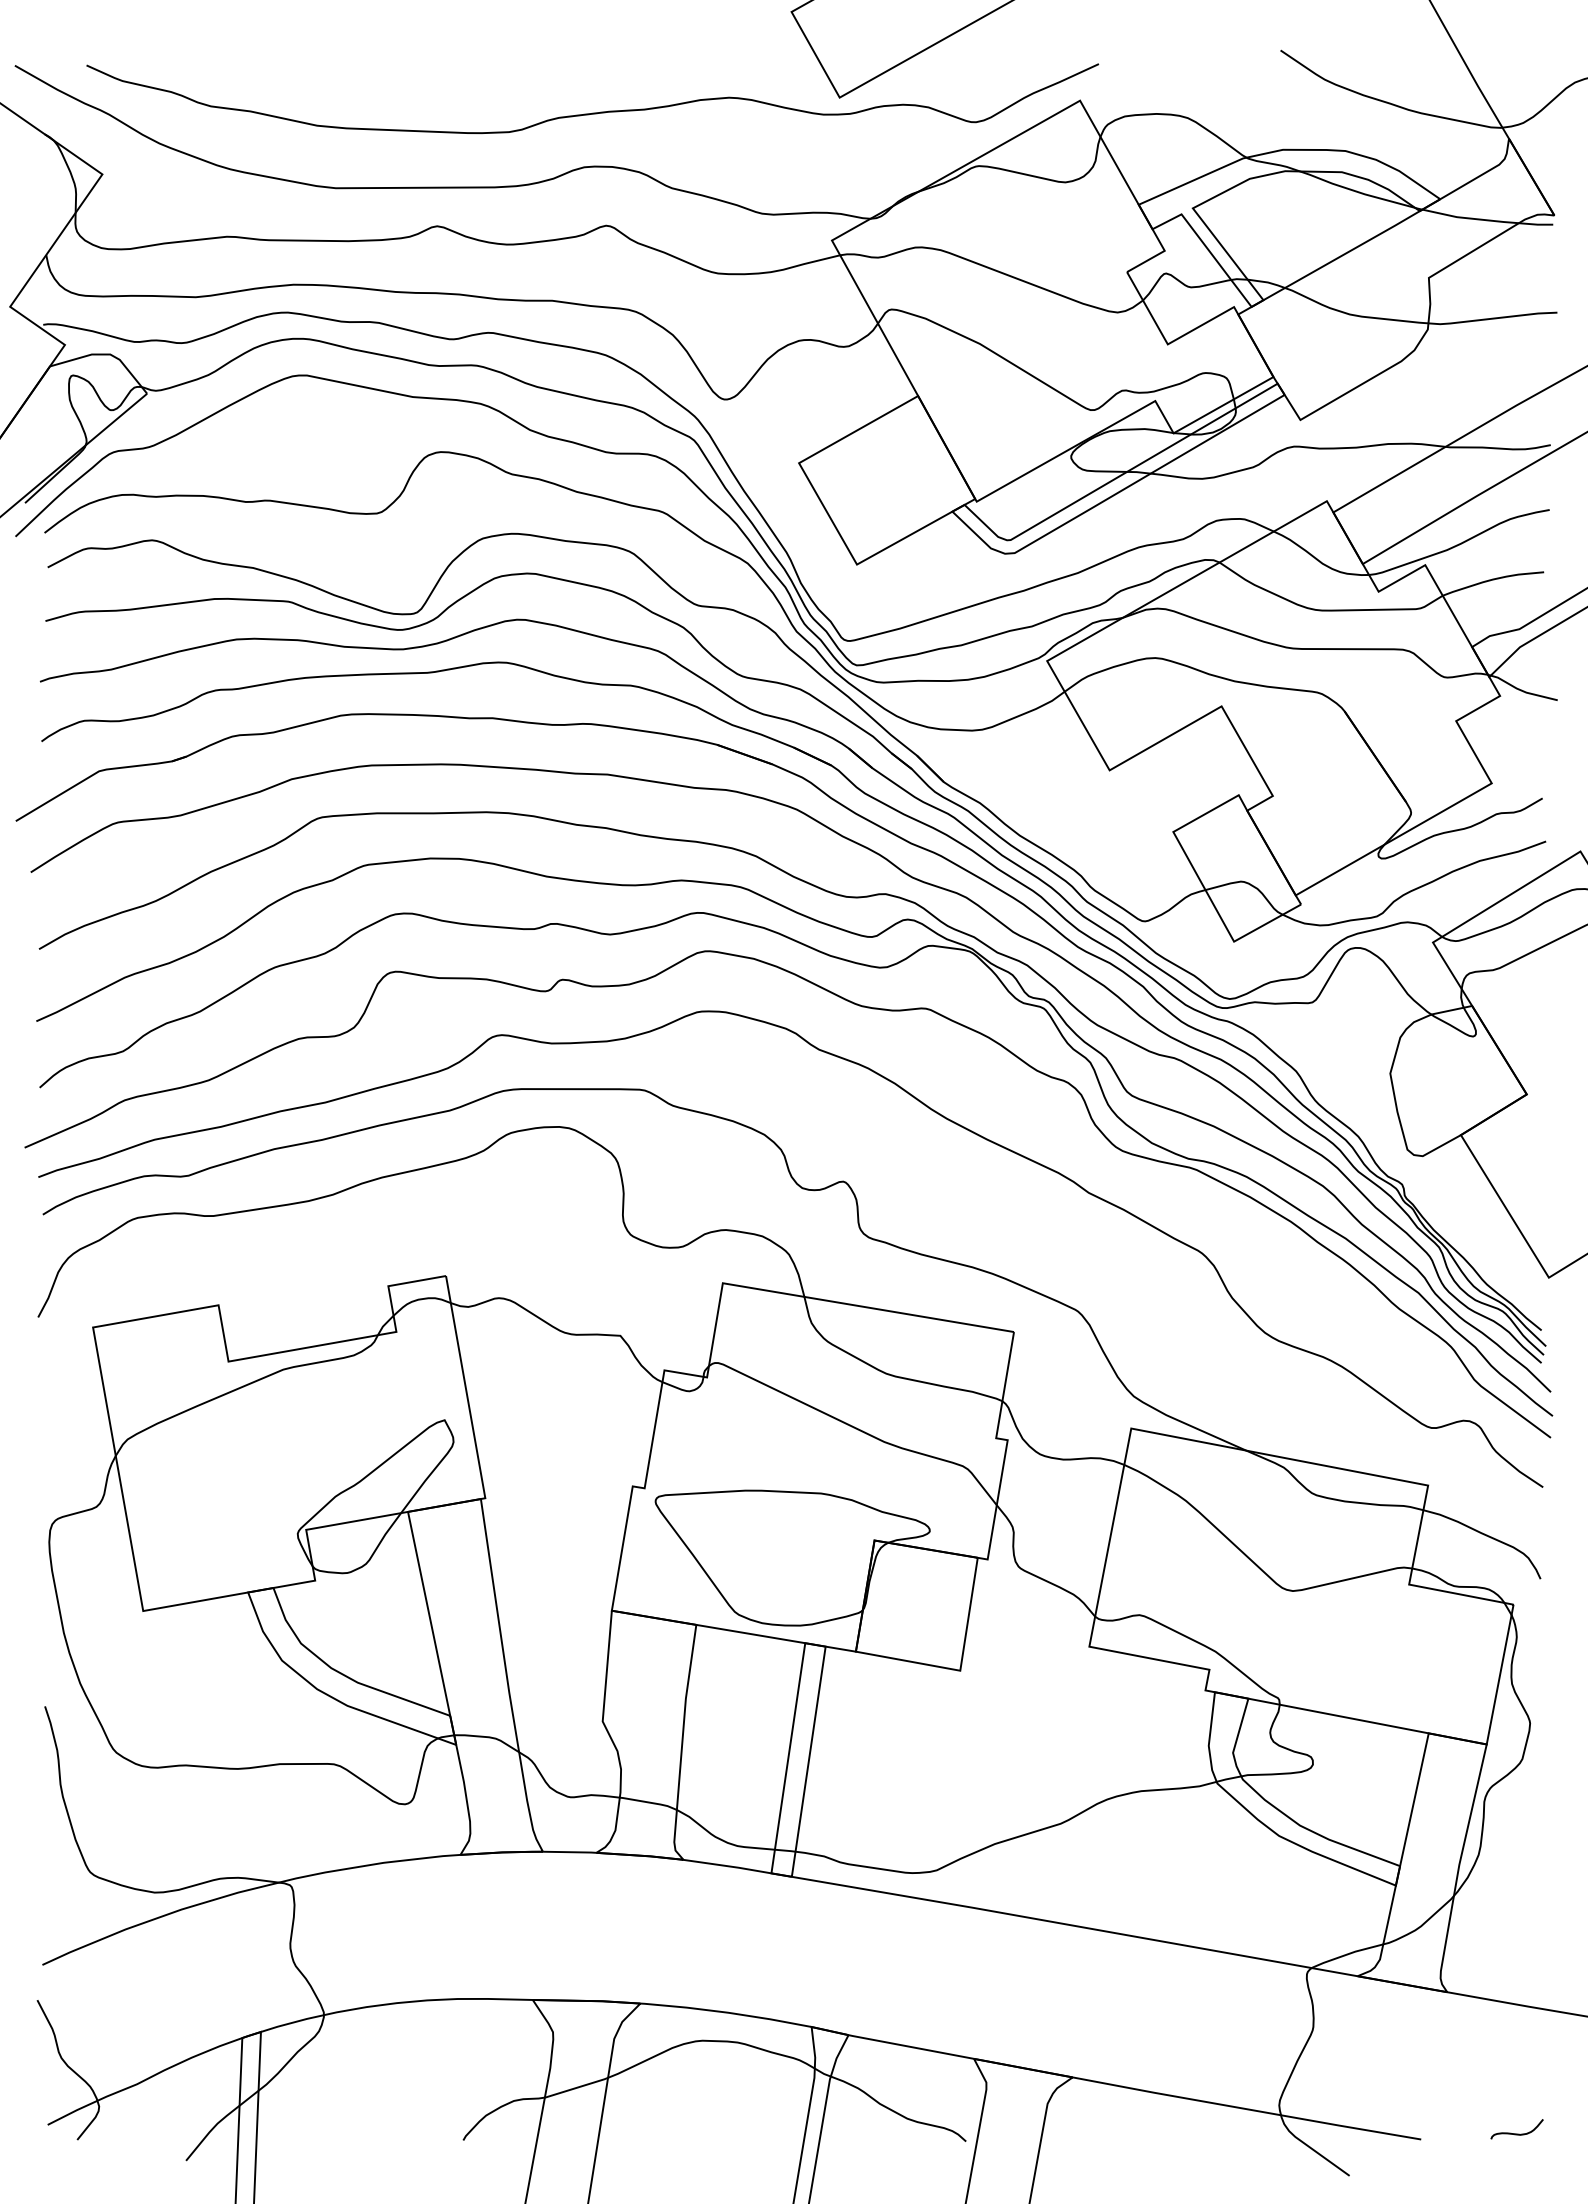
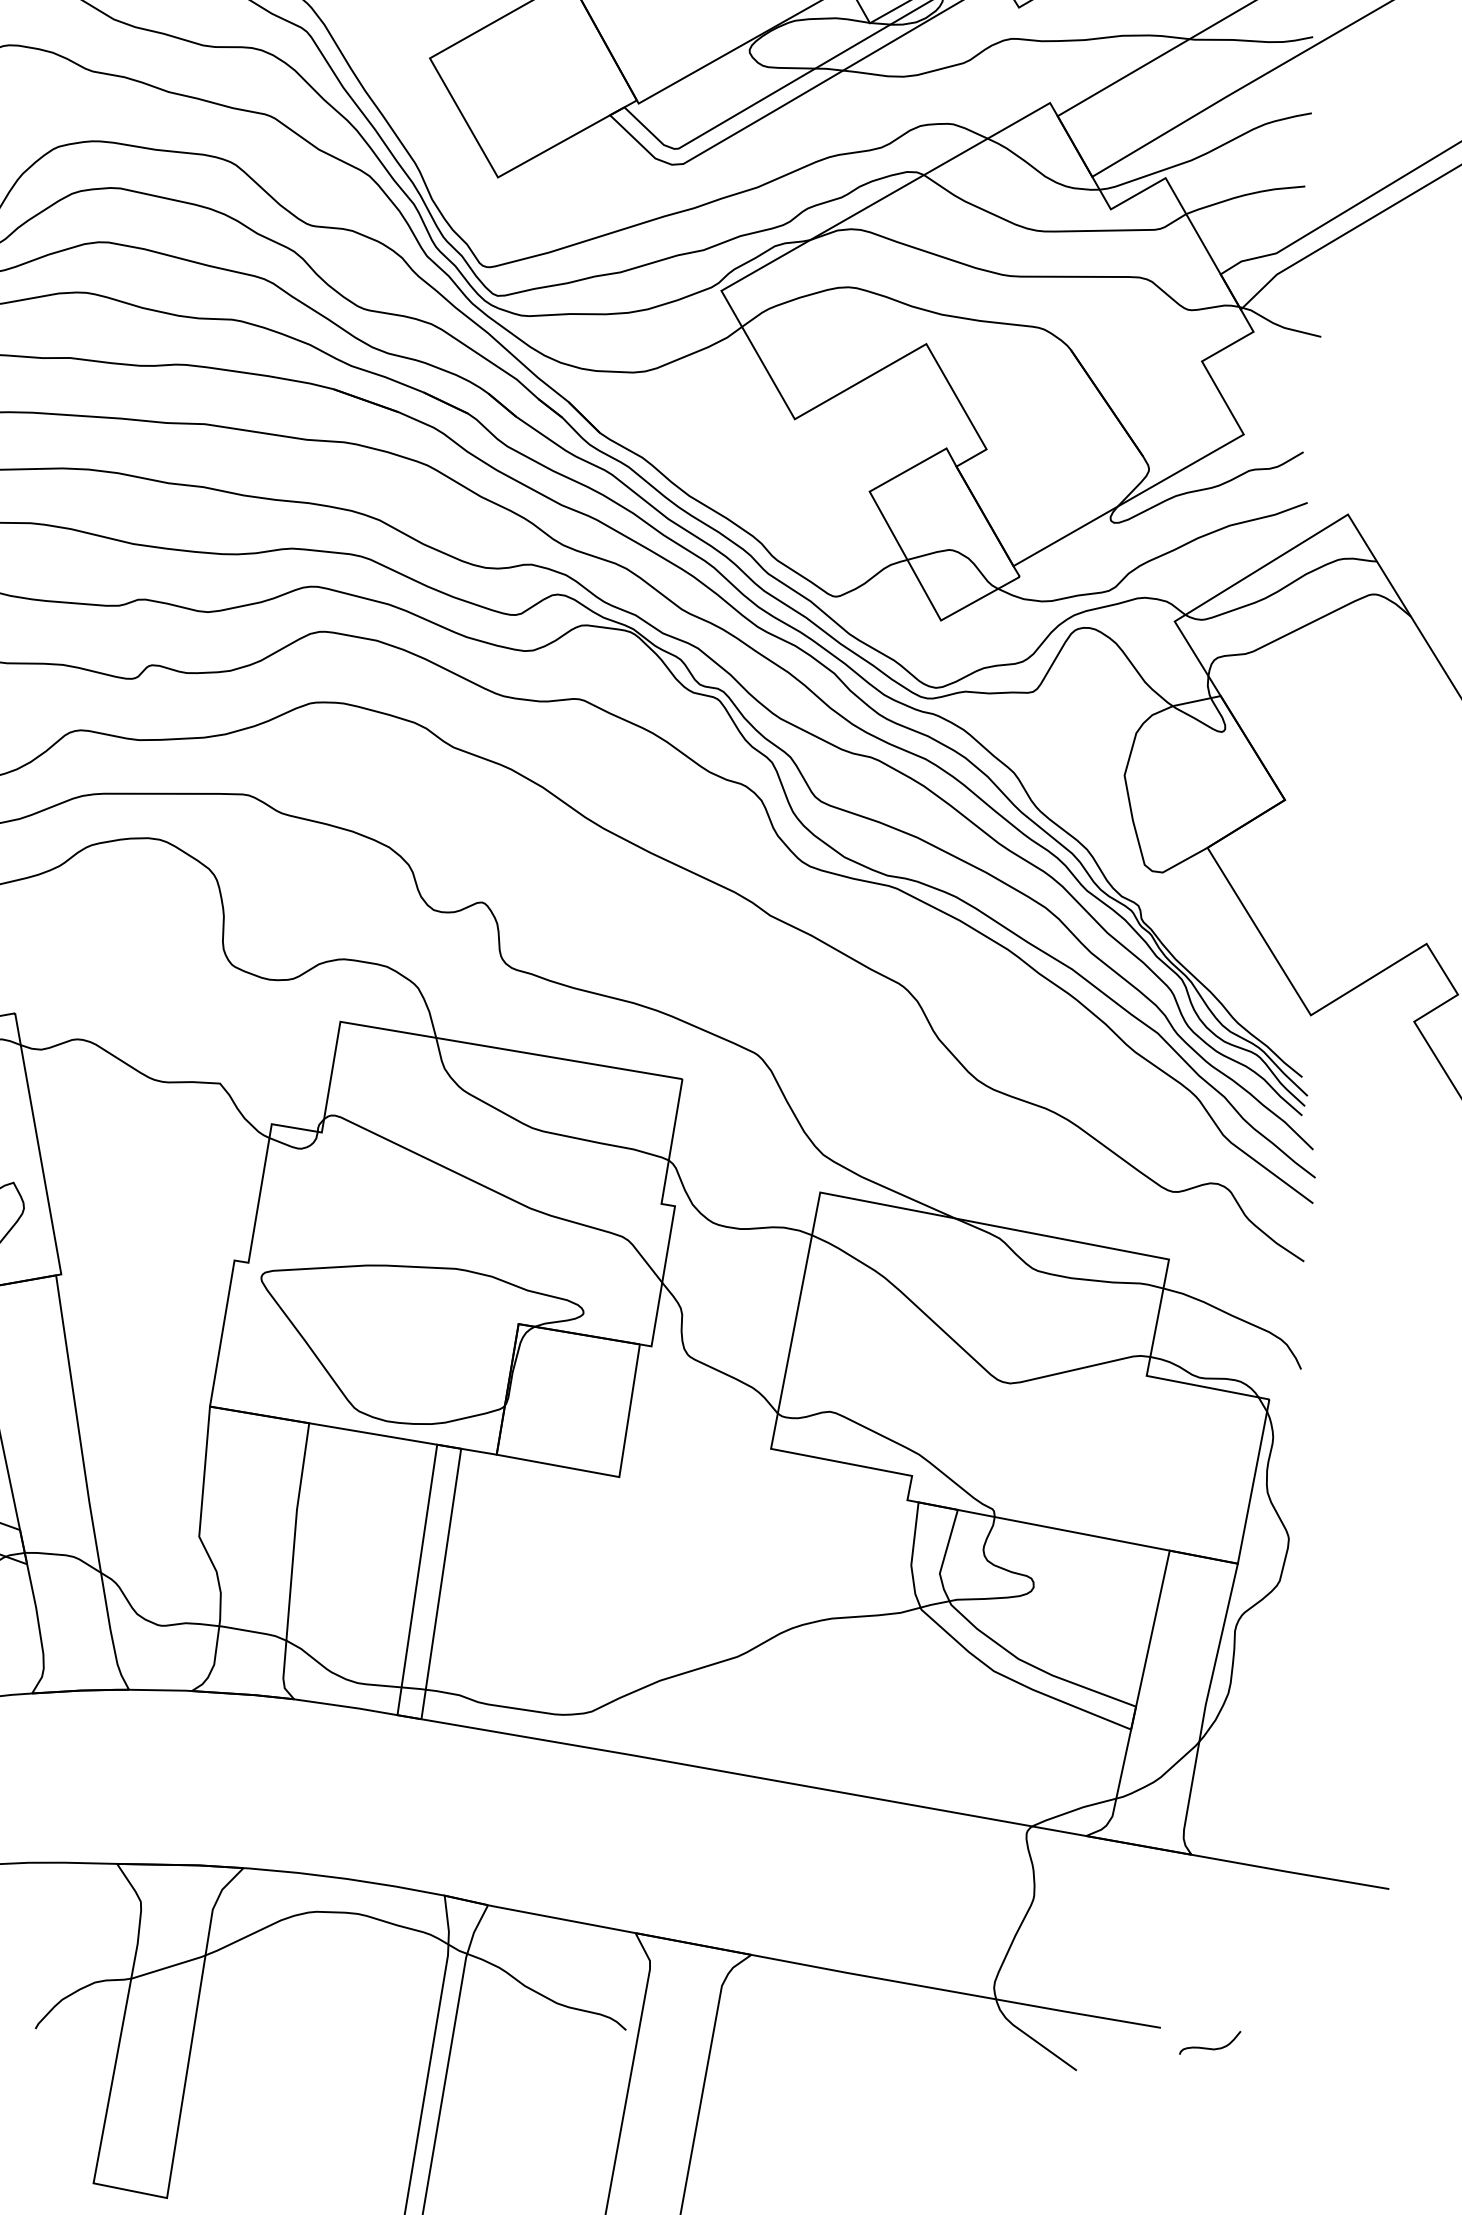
curve: (1516, 2133) -> (1209, 2047), moved

